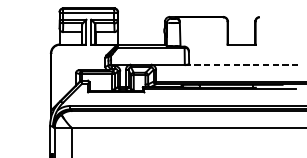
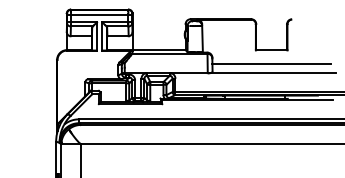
line: (241, 56) -> (271, 63), added
line: (241, 65) -> (271, 73), dashed -> solid

